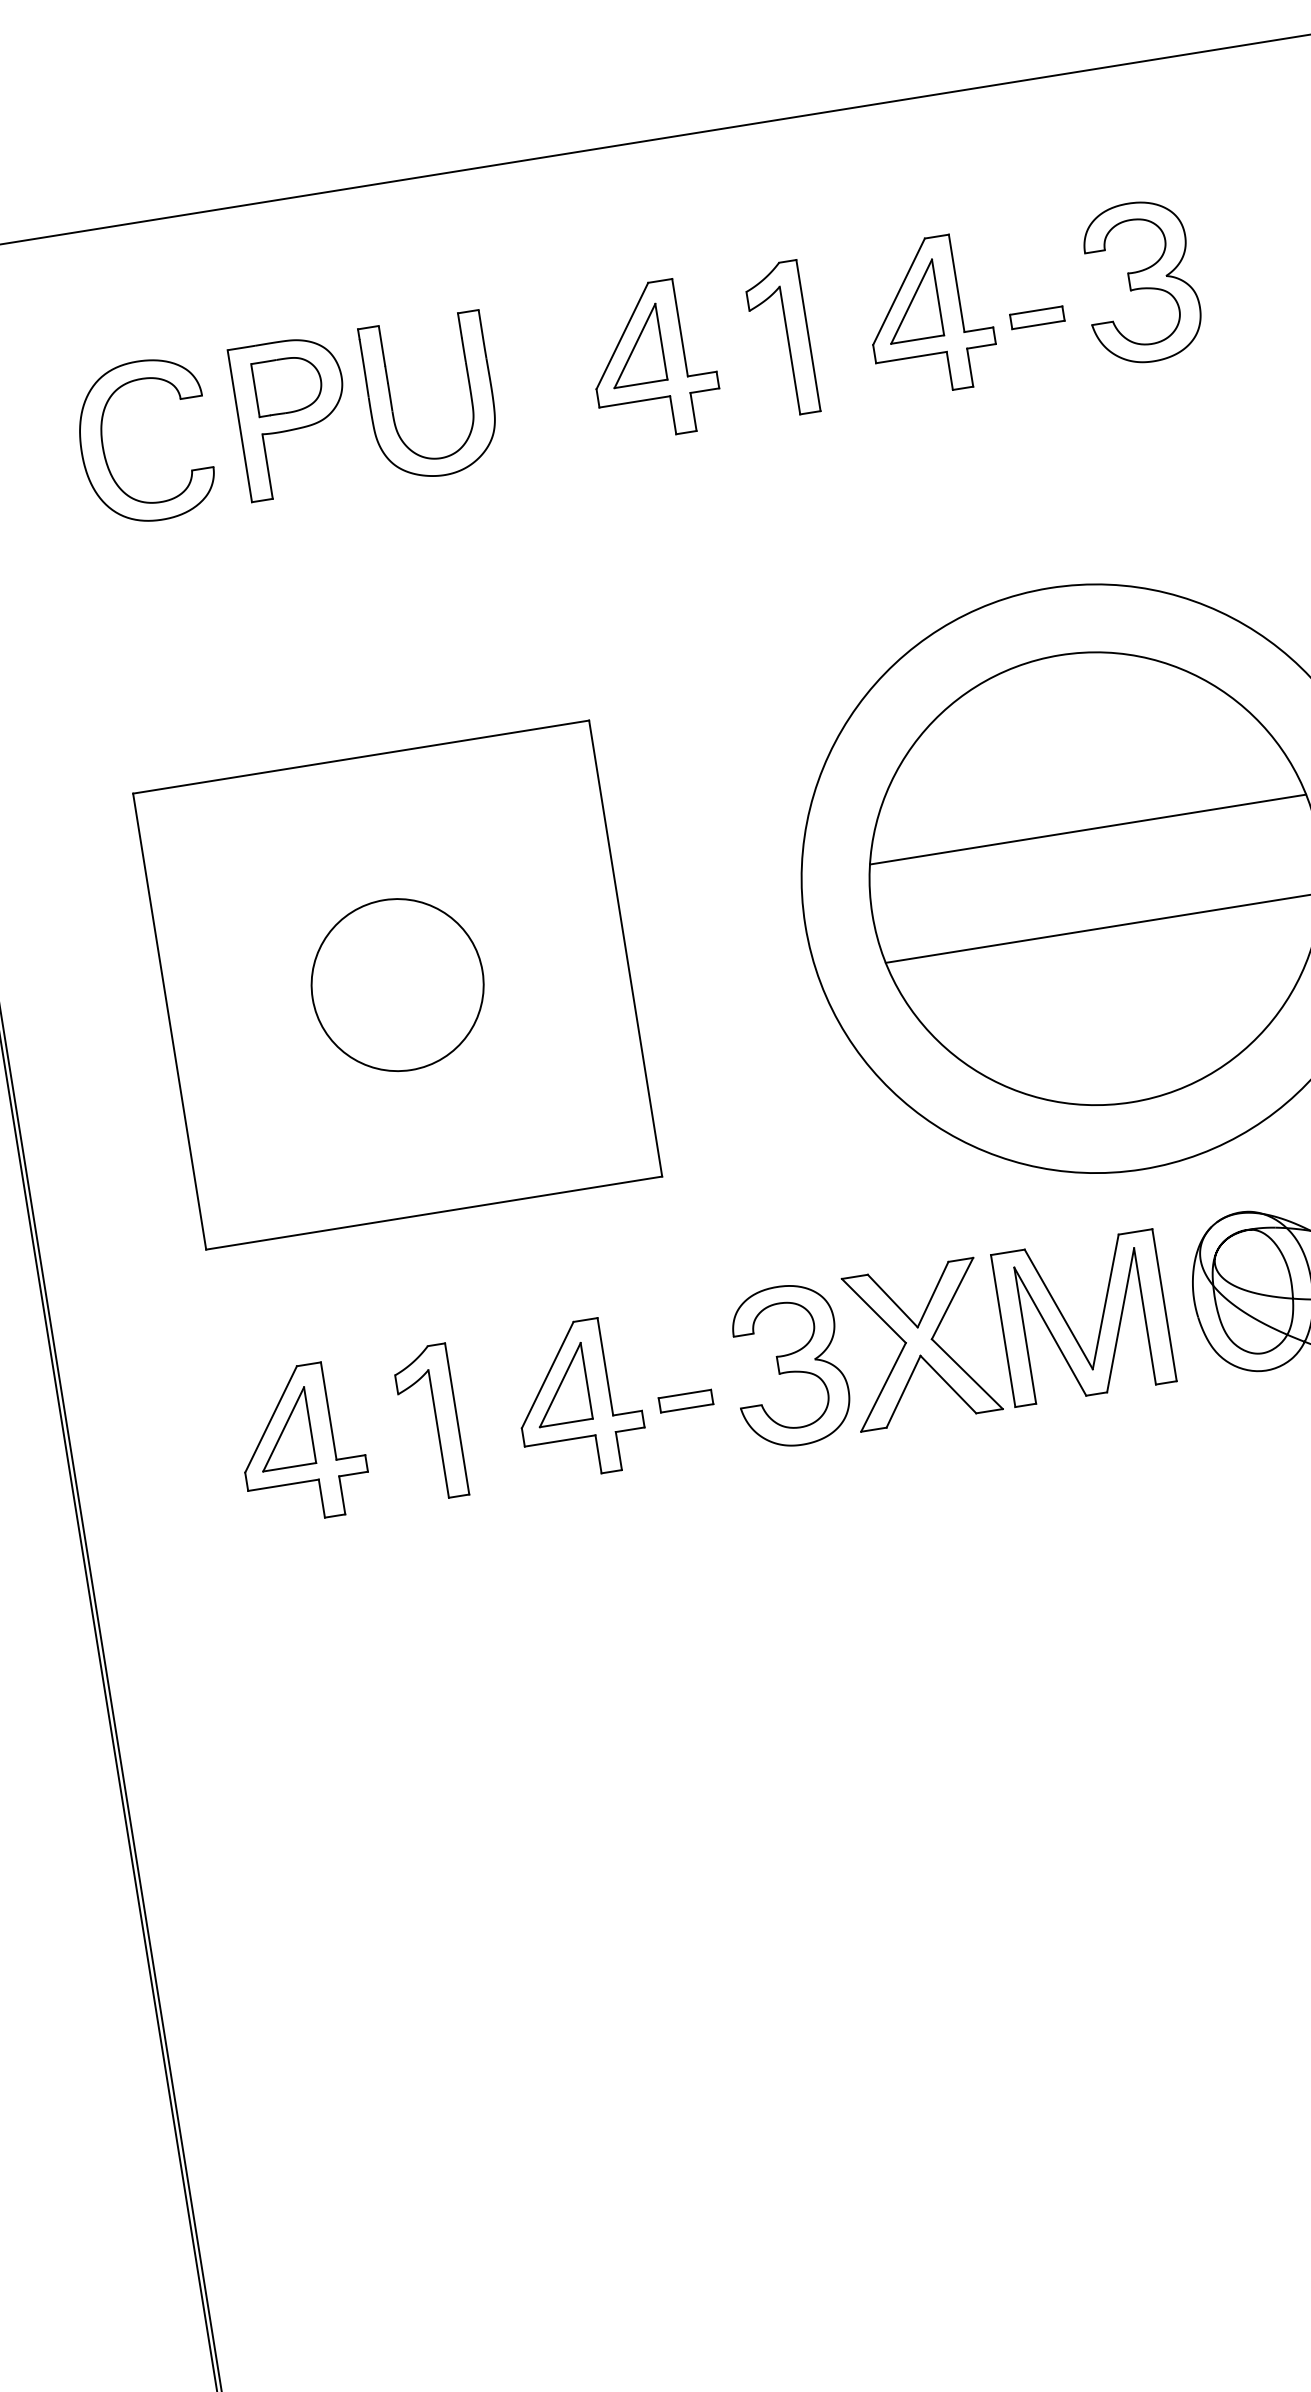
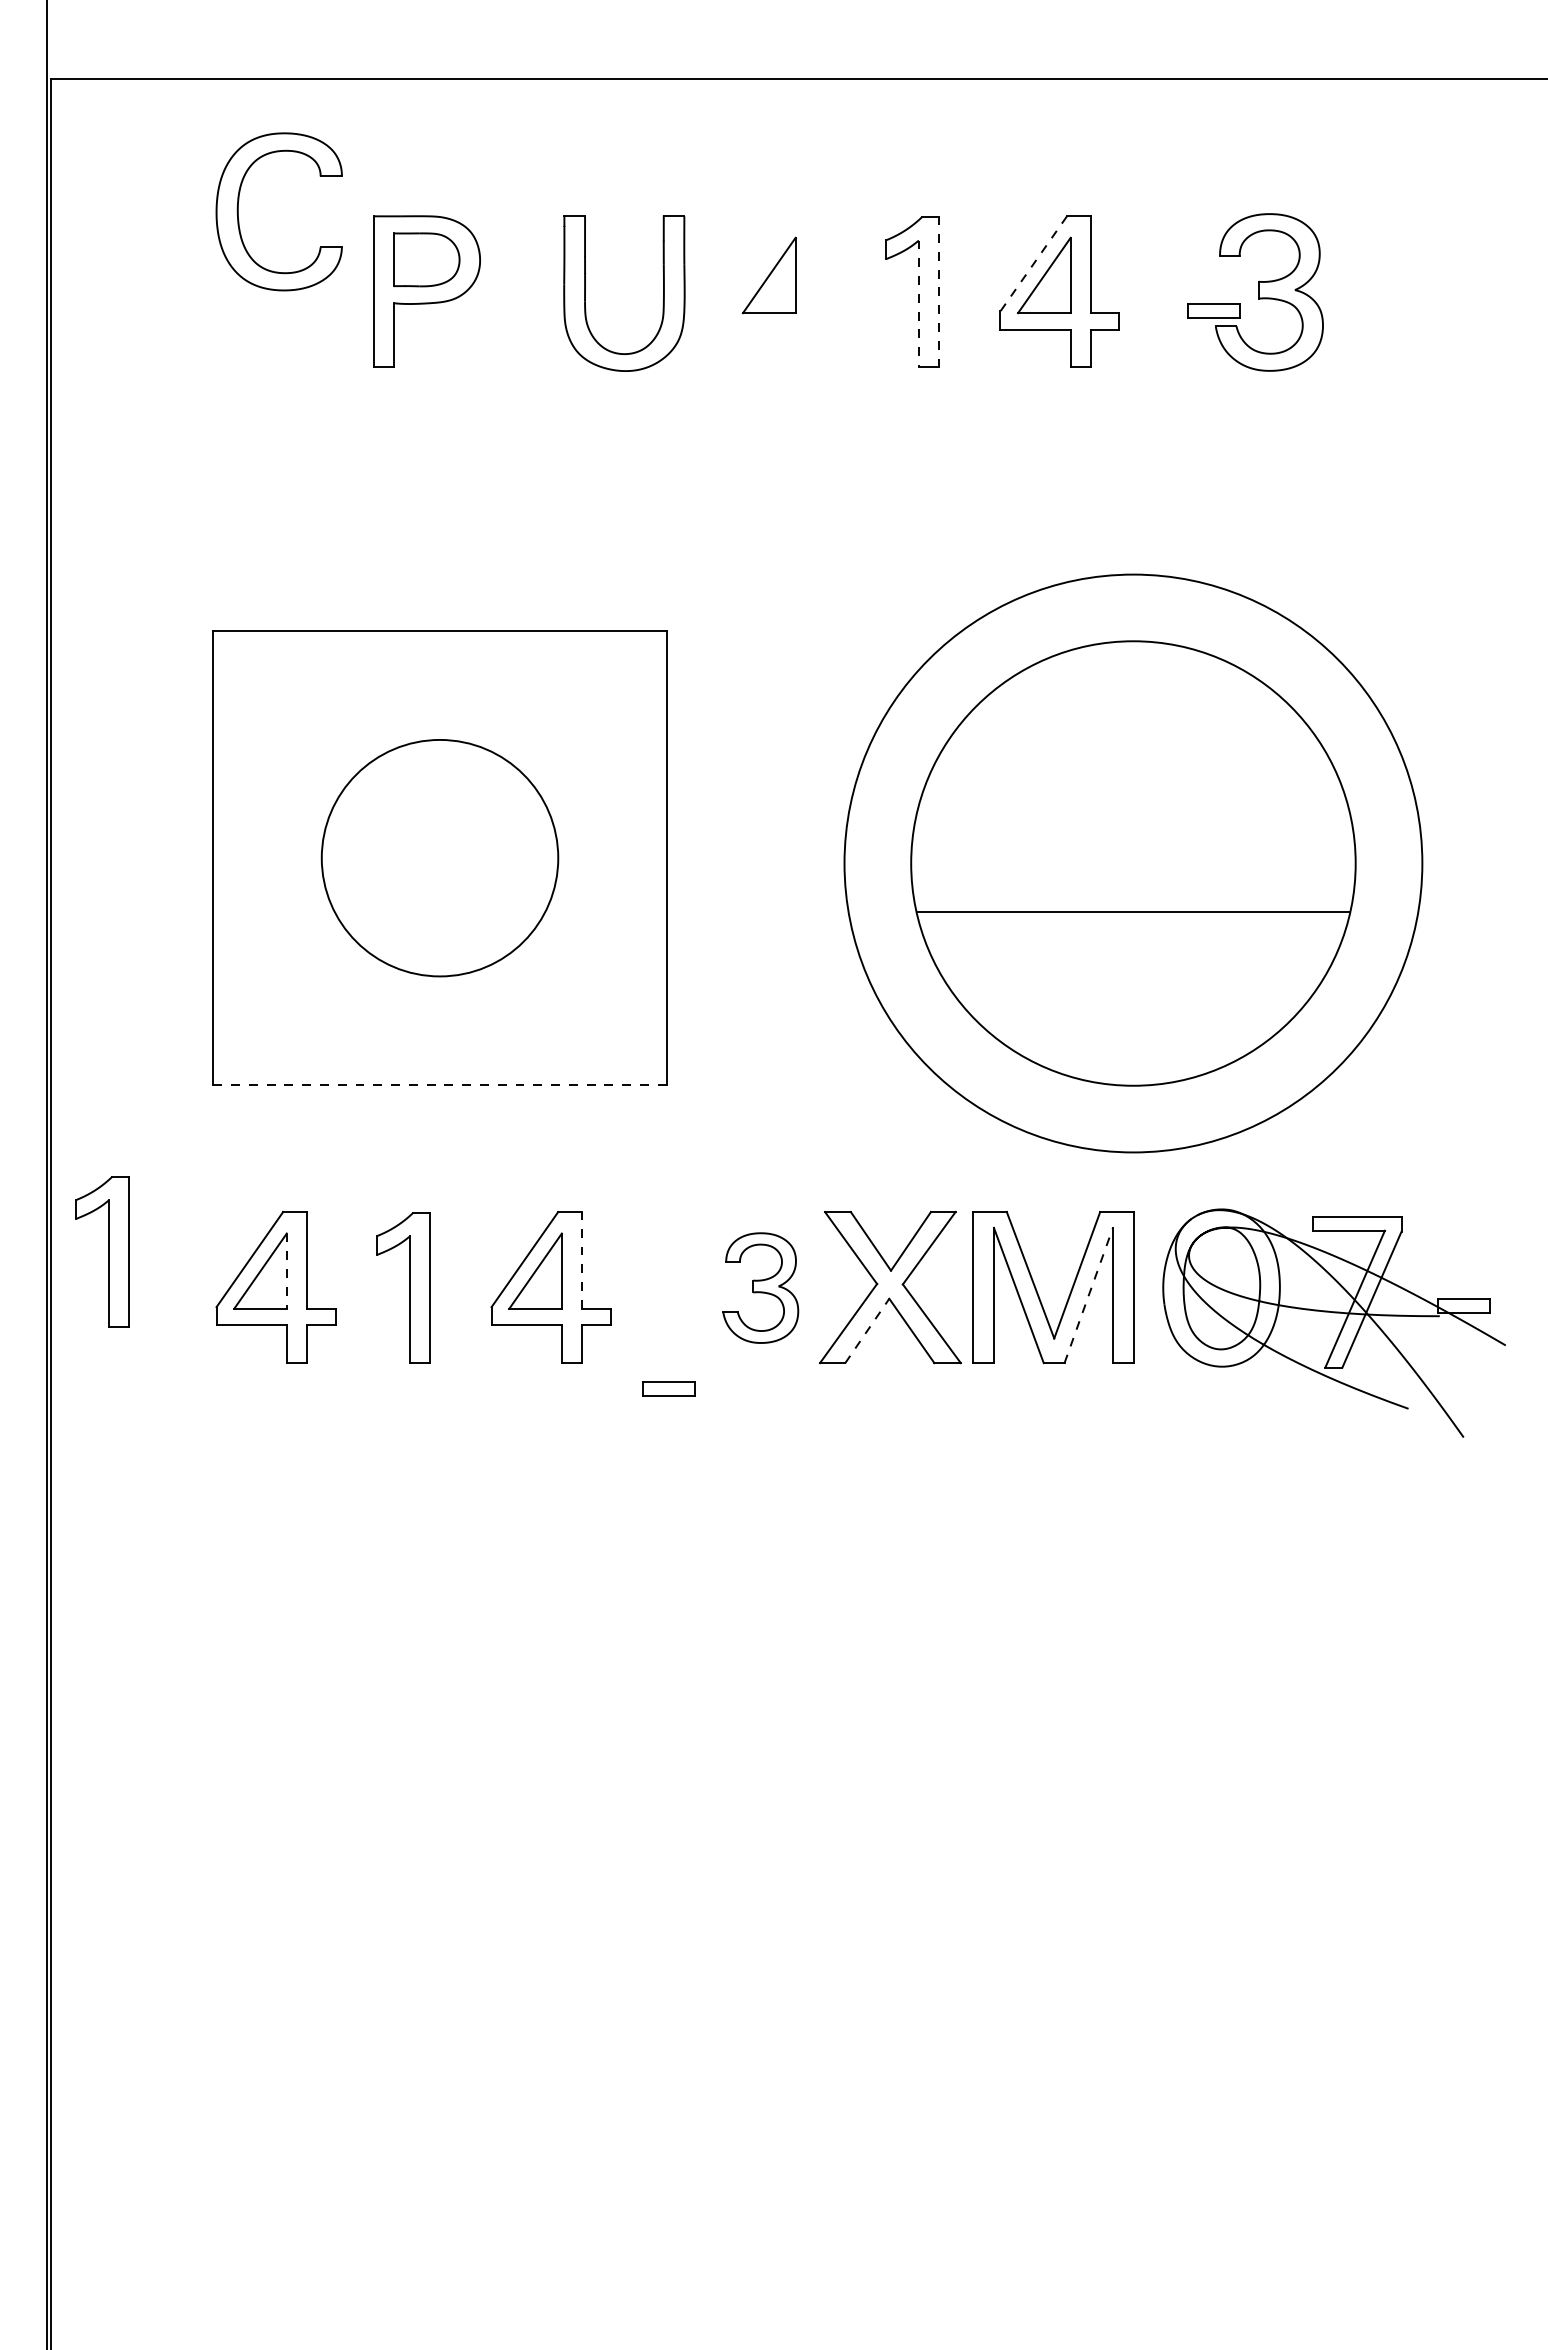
line: (898, 292) -> (1033, 264), solid -> dashed
part: (1037, 317) -> (1213, 310), moved
line: (808, 334) -> (939, 291), solid -> dashed
line: (789, 351) -> (918, 304), solid -> dashed
part: (652, 359) -> (784, 291), removed
part: (391, 403) -> (585, 293), moved
part: (103, 447) -> (238, 211), moved
line: (1088, 829) -> (1133, 814), removed
circle: (397, 984) -> (439, 857), size x1.4
line: (434, 1212) -> (440, 1084), solid -> dashed
line: (1120, 1320) -> (1088, 1295), solid -> dashed
line: (605, 1365) -> (582, 1259), solid -> dashed
part: (789, 1365) -> (760, 1287), size x0.7
line: (903, 1391) -> (867, 1330), solid -> dashed
part: (685, 1400) -> (668, 1388), moved
line: (309, 1425) -> (286, 1271), solid -> dashed
part: (121, 1435) -> (102, 1251), added

